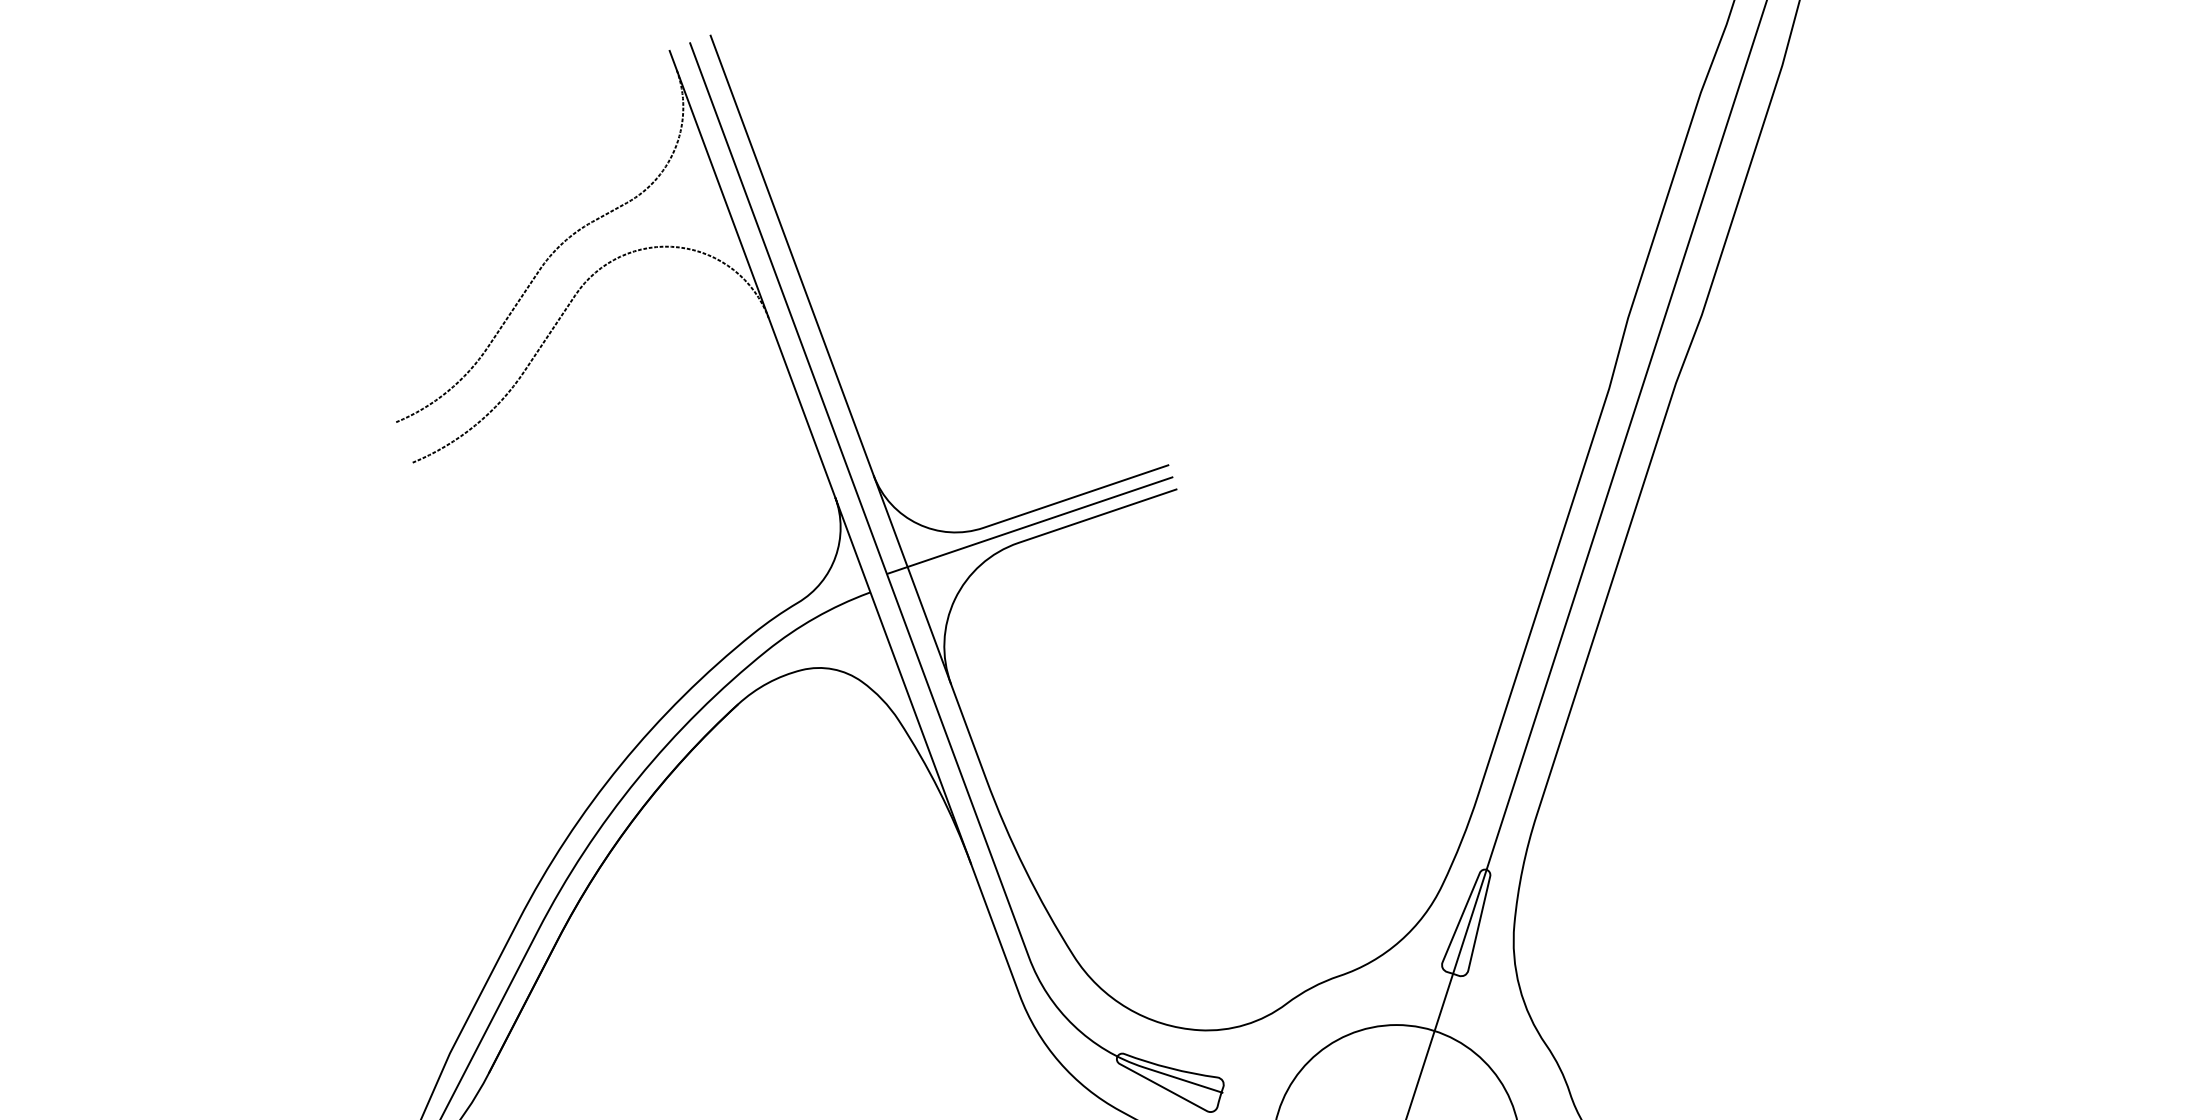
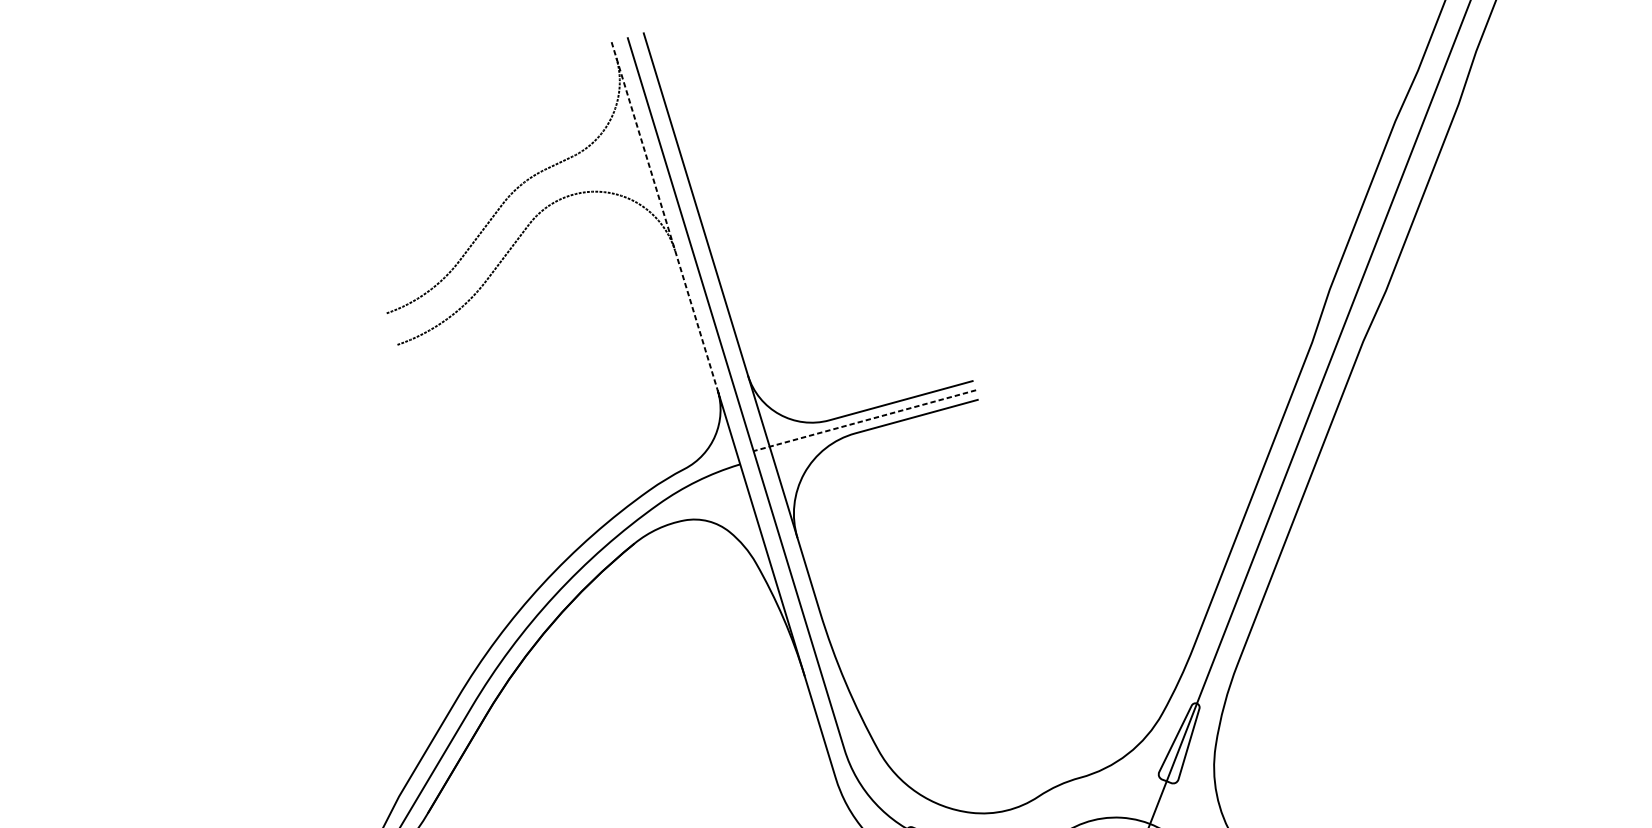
line: (752, 274) -> (664, 216), solid -> dashed
line: (1029, 525) -> (864, 420), solid -> dashed

